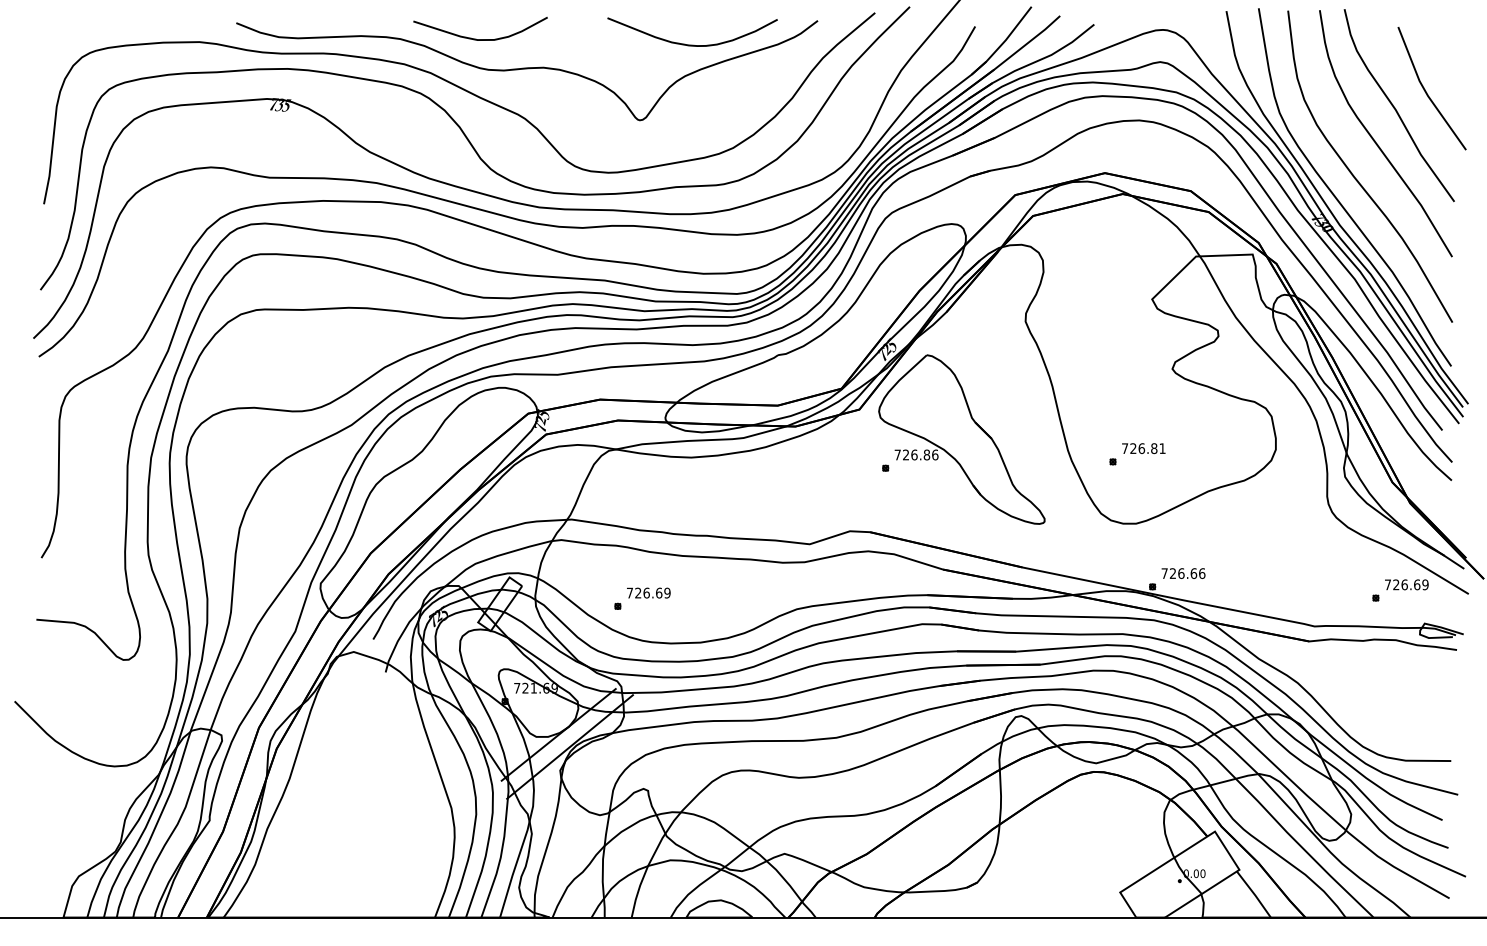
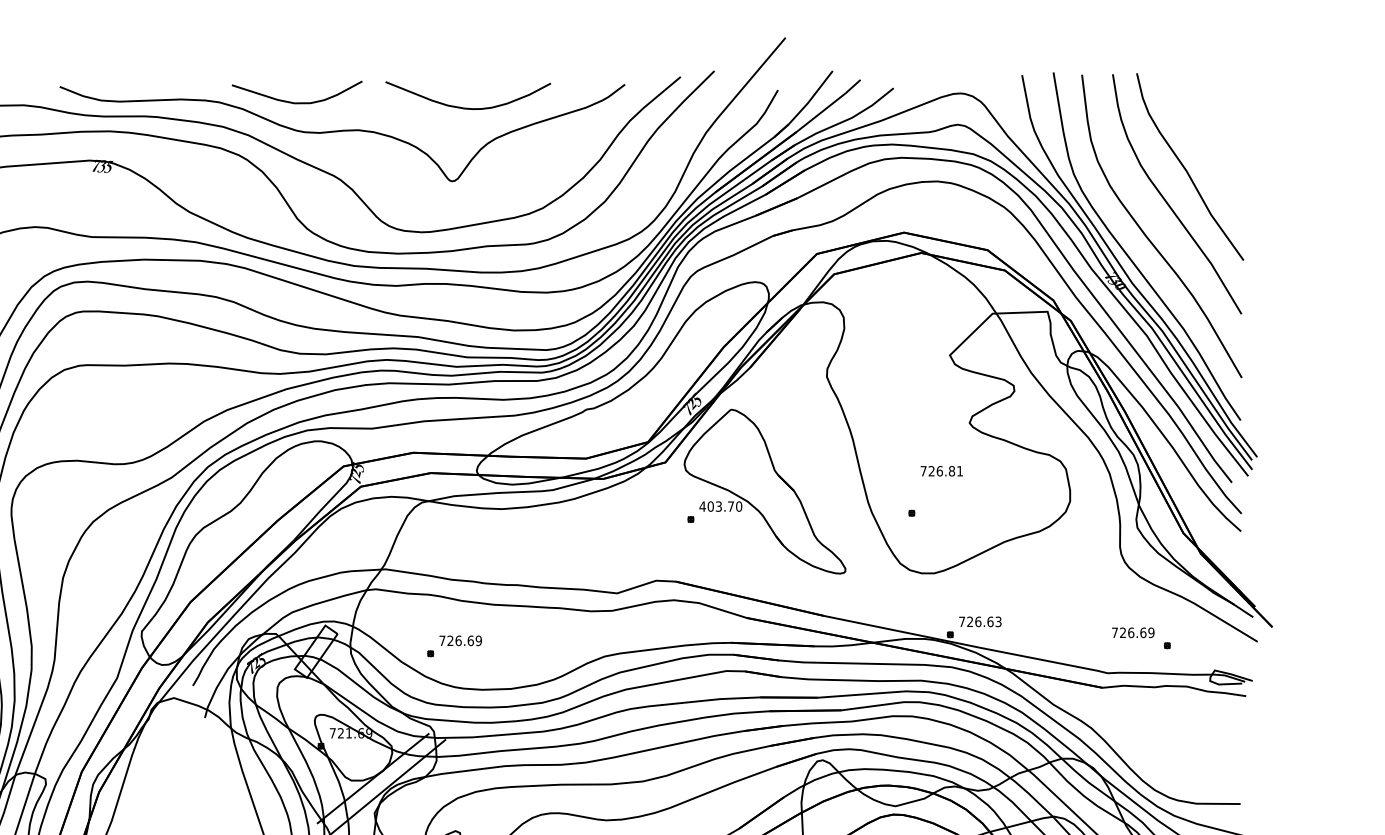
curve: (692, 44) -> (468, 107), moved
line: (1427, 92) -> (1217, 154), removed
text: (1143, 448) -> (941, 471), moved
text: (916, 454) -> (720, 506), 726.86 -> 403.70
text: (1202, 573) -> (998, 621), 726.66 -> 726.63
text: (1406, 584) -> (1132, 632), moved

